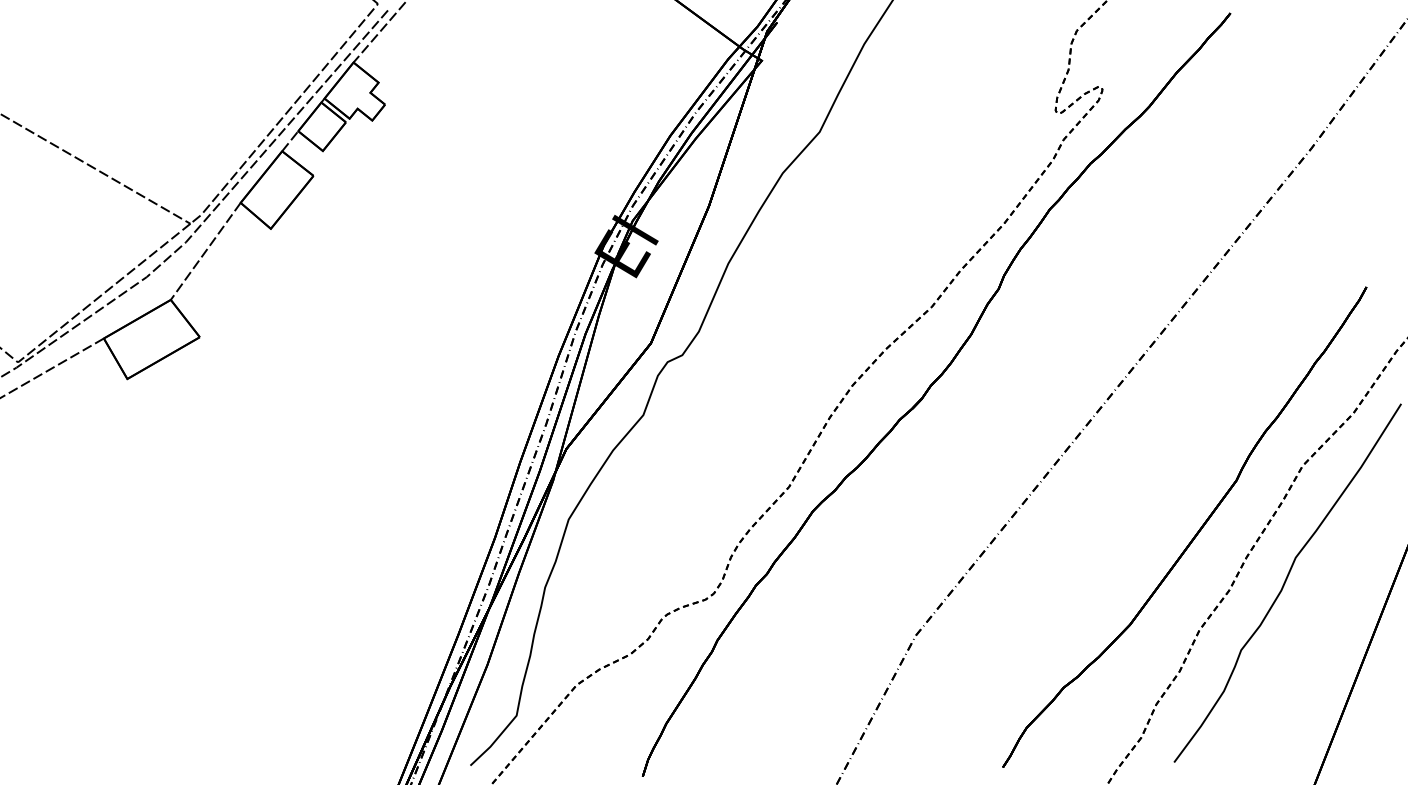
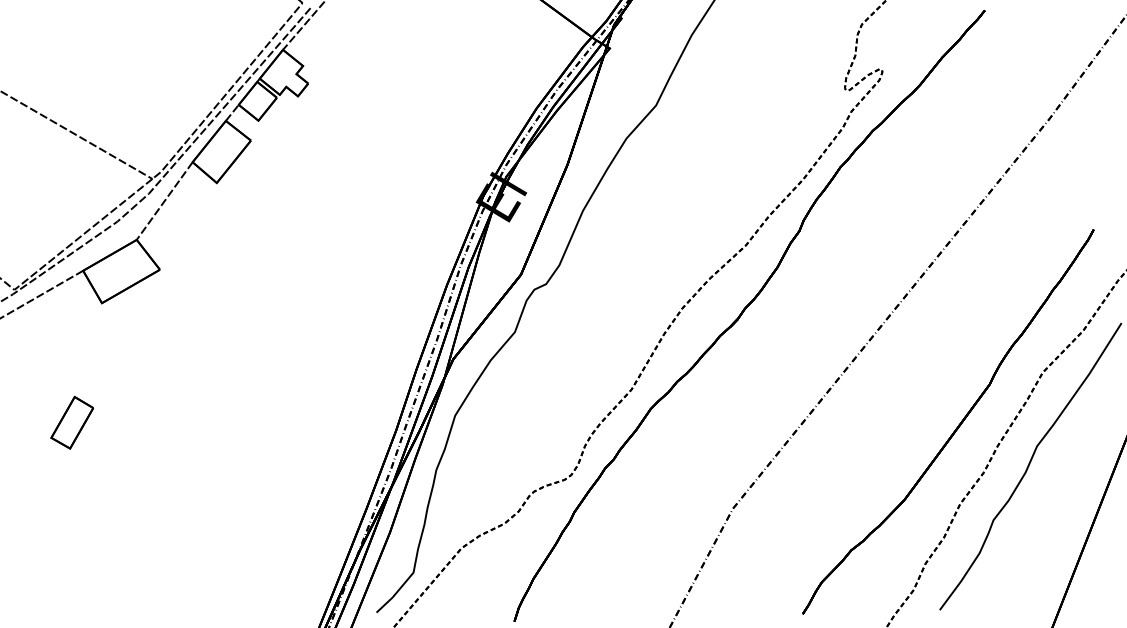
part: (90, 528) -> (72, 422), added

